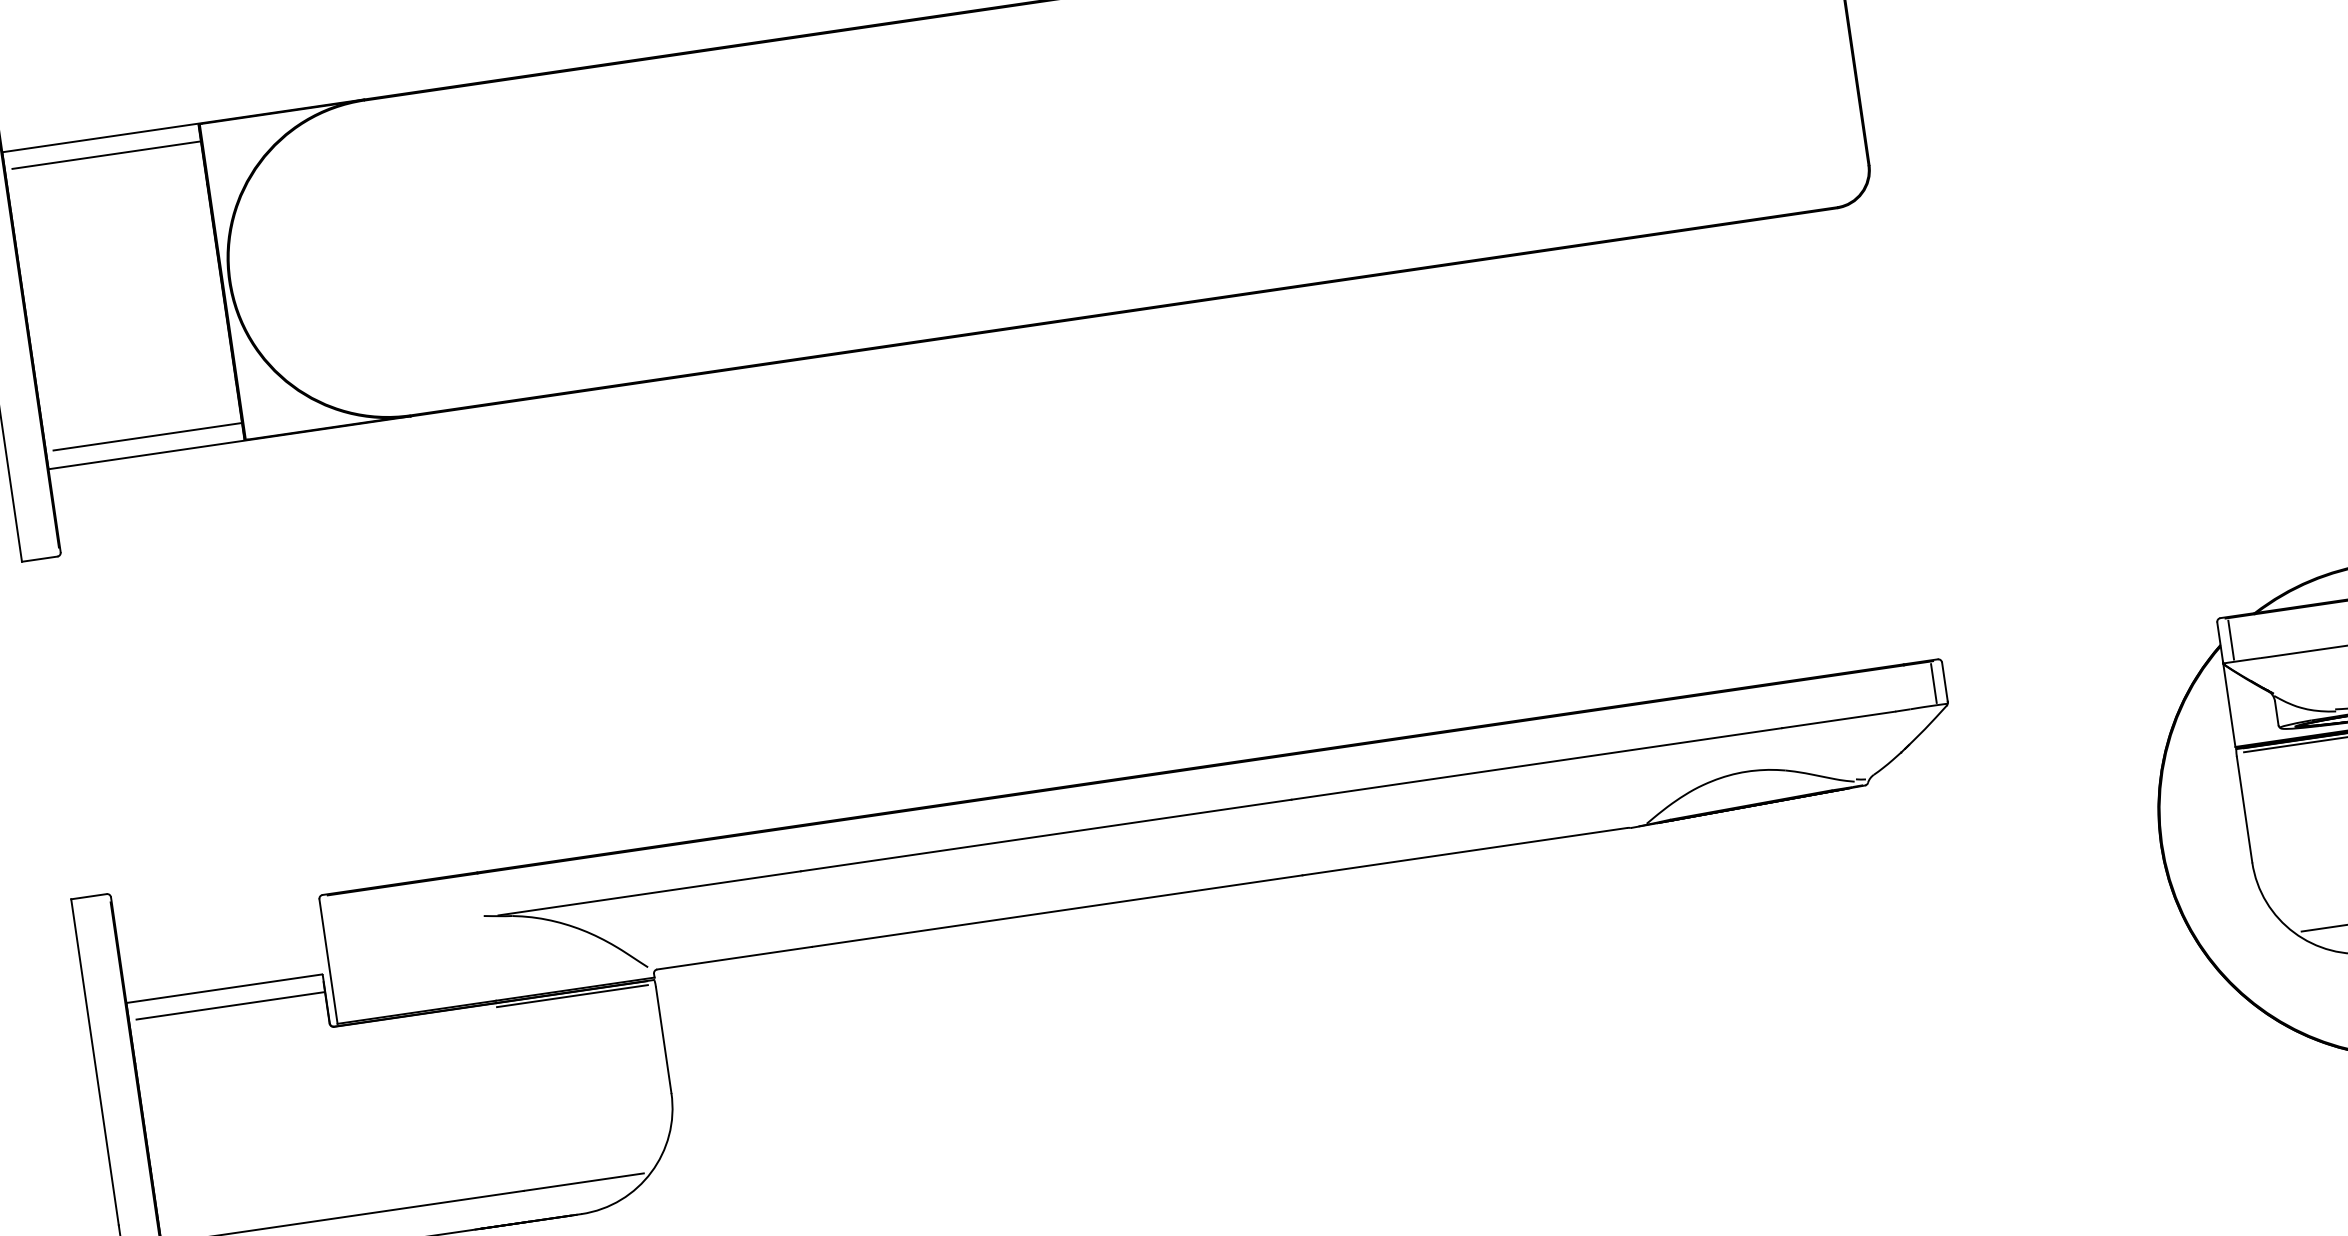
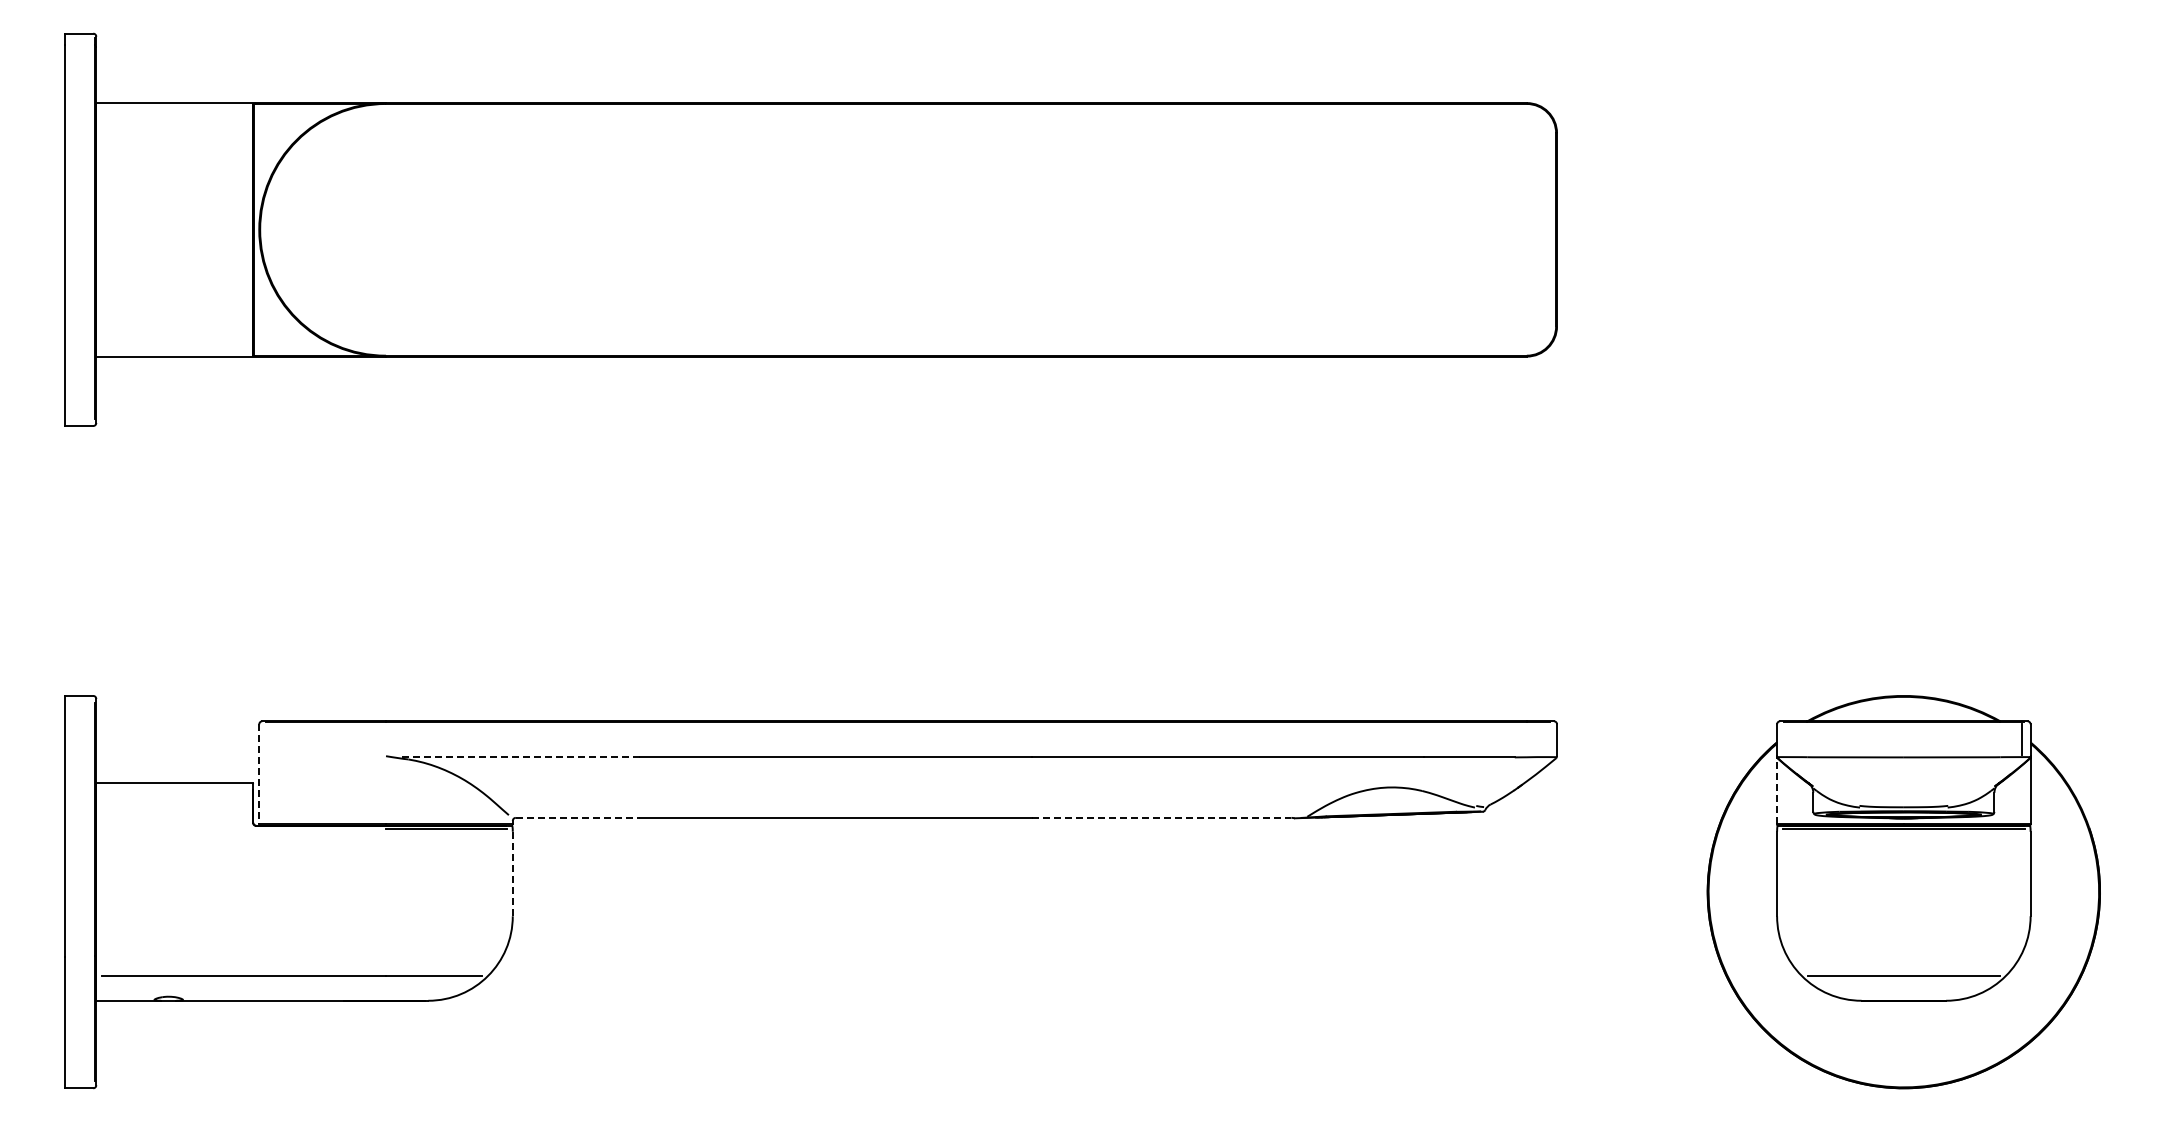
line: (106, 155) -> (177, 117), removed
line: (147, 436) -> (177, 342), removed
line: (2230, 639) -> (1785, 739), removed
line: (1934, 683) -> (1548, 739), removed
line: (2229, 705) -> (1777, 790), solid -> dashed
line: (1464, 851) -> (1161, 817), solid -> dashed
line: (649, 893) -> (518, 757), solid -> dashed
line: (734, 957) -> (577, 817), solid -> dashed
line: (328, 962) -> (259, 774), solid -> dashed
line: (230, 1005) -> (177, 797), removed
line: (663, 1039) -> (512, 873), solid -> dashed

